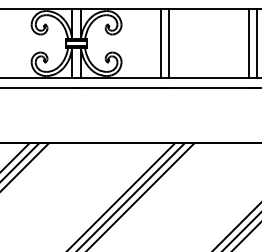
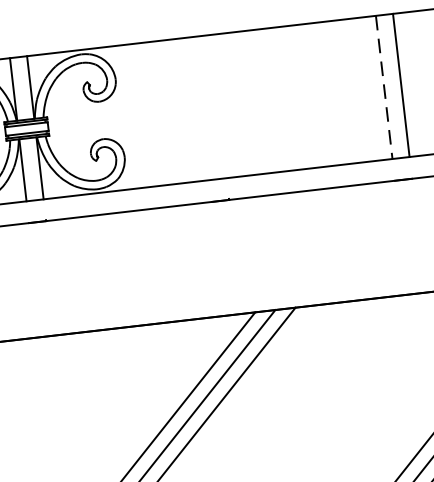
line: (160, 42) -> (200, 106), removed
line: (168, 42) -> (217, 104), removed
line: (248, 43) -> (383, 87), solid -> dashed

